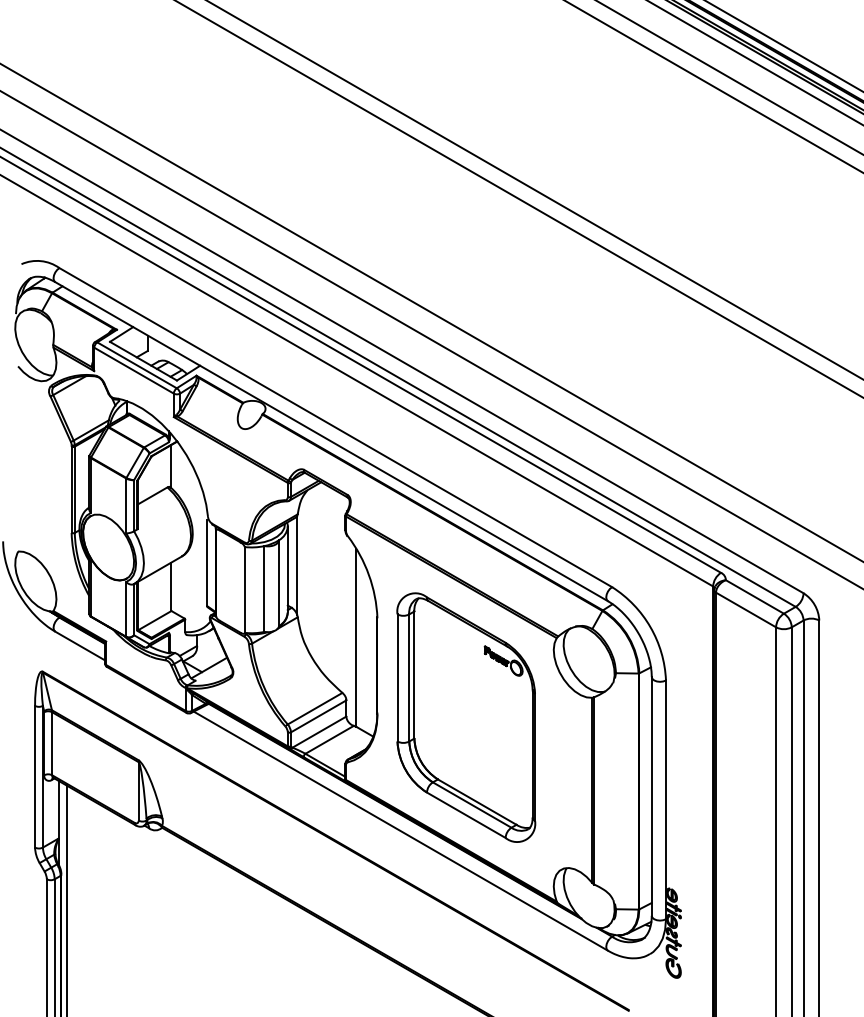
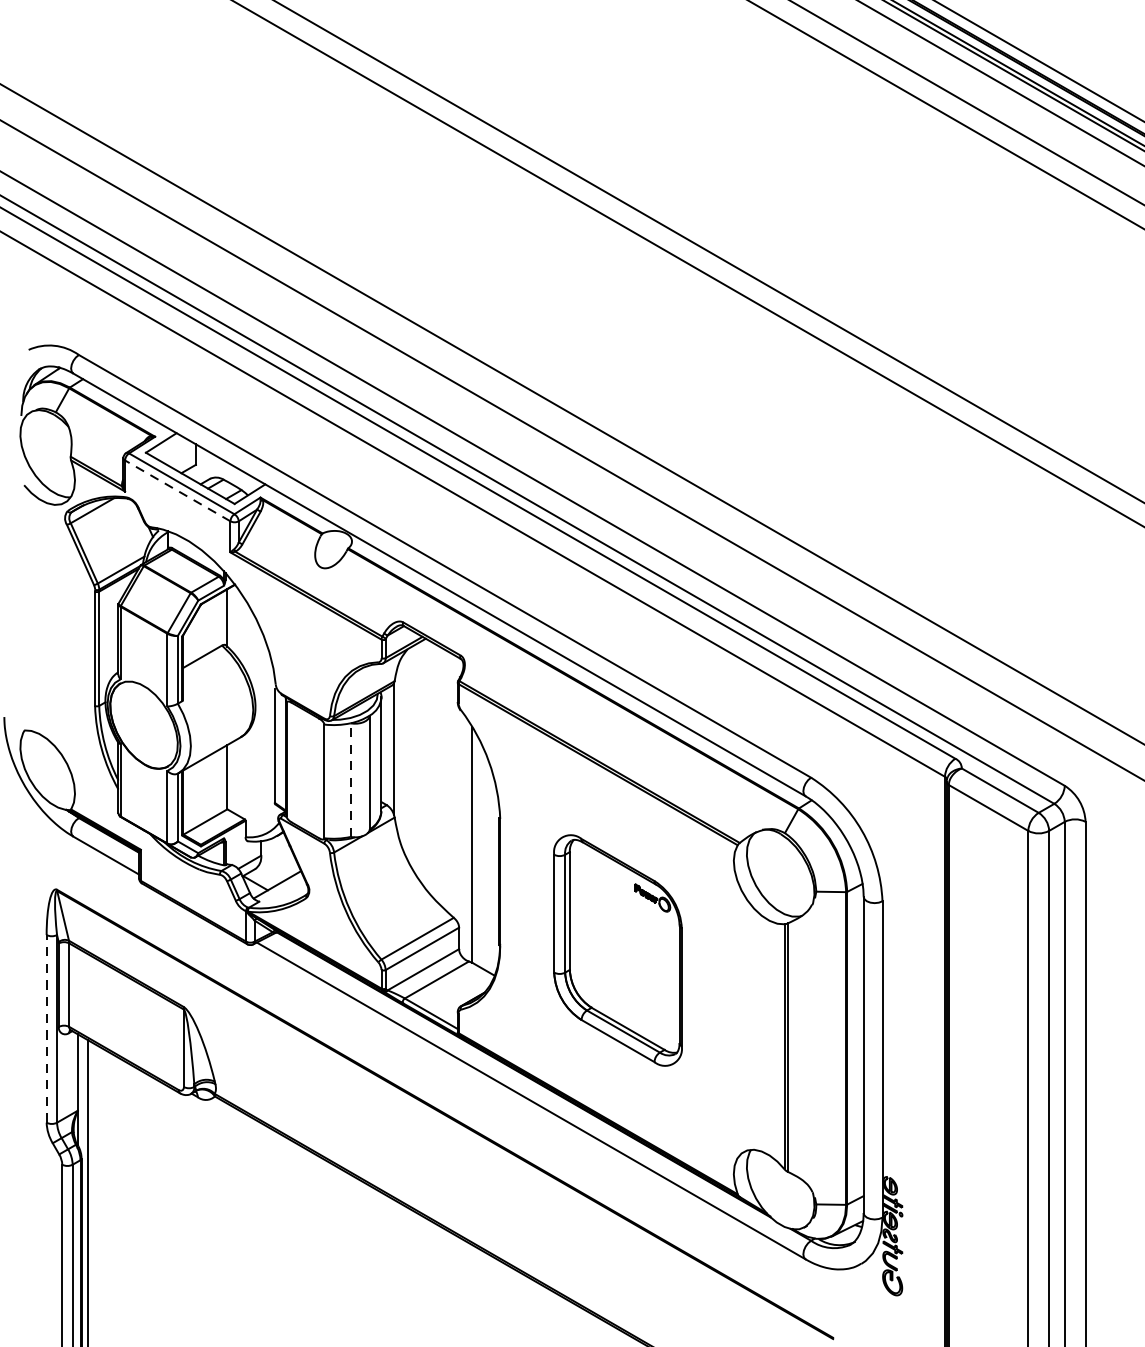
line: (134, 370) -> (178, 490), solid -> dashed
line: (264, 589) -> (350, 780), solid -> dashed
part: (466, 717) -> (618, 950), size x0.7
line: (35, 776) -> (47, 1028), solid -> dashed

